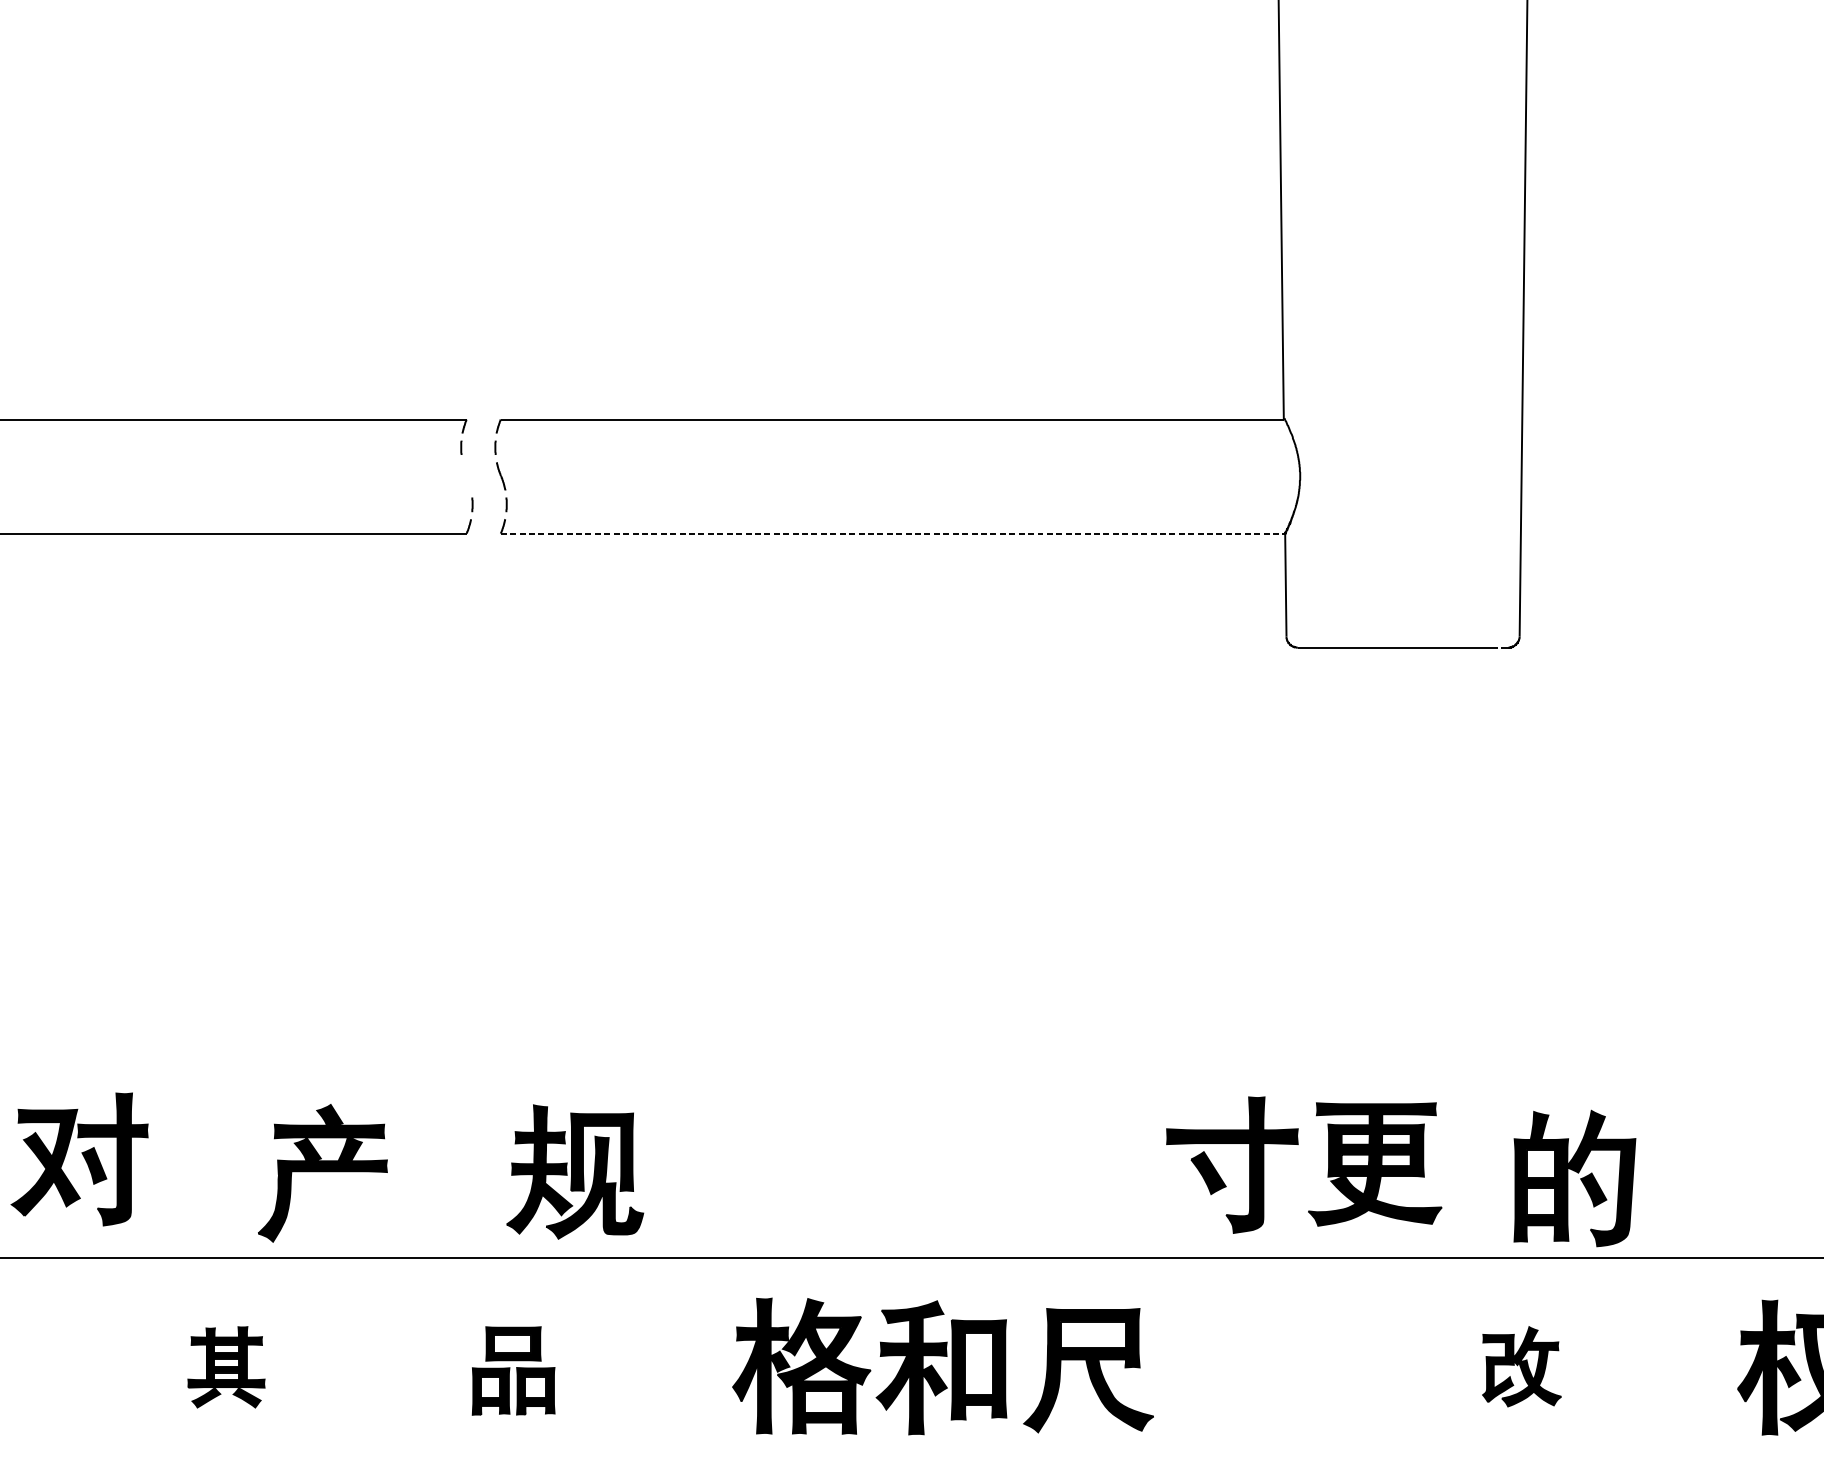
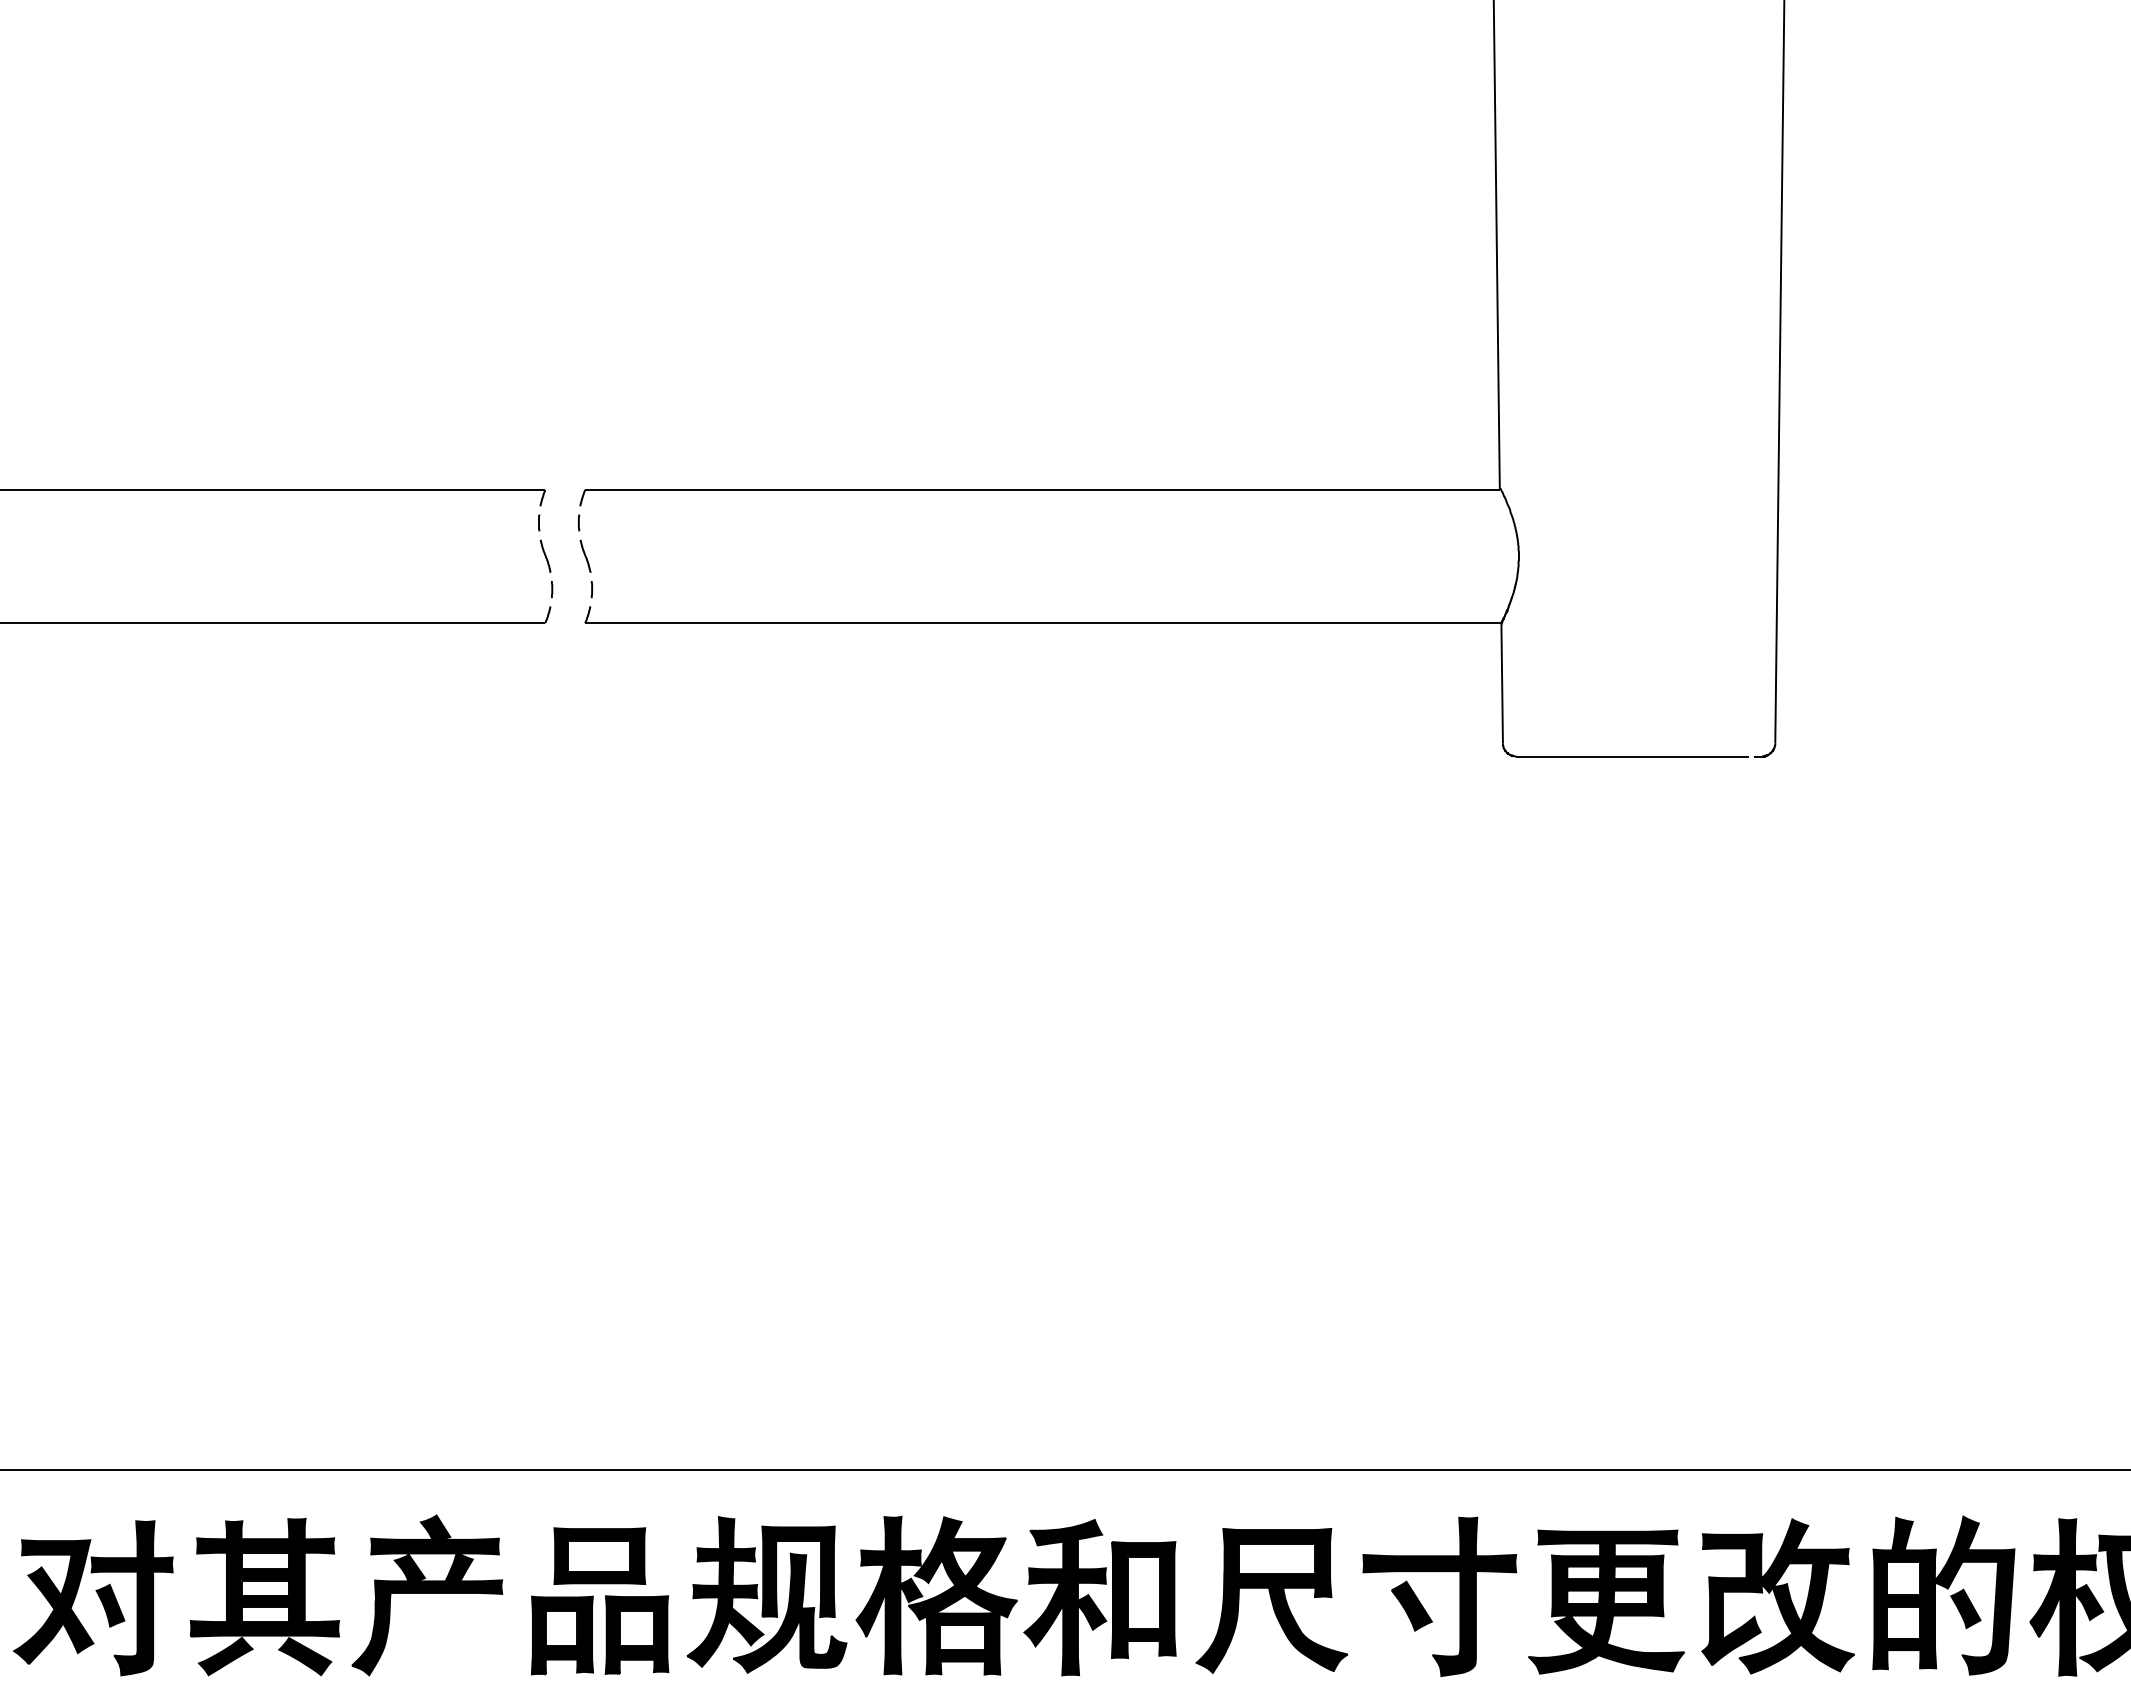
line: (466, 475) -> (545, 555), added
line: (893, 533) -> (1043, 623), dashed -> solid
part: (84, 1157) -> (98, 1596), moved
part: (1375, 1163) -> (1606, 1601), moved
part: (574, 1171) -> (766, 1594), moved
part: (323, 1173) -> (427, 1595), moved
part: (1218, 1173) -> (1423, 1606), moved
part: (1580, 1178) -> (1950, 1595), moved
part: (226, 1366) -> (264, 1596), size x1.67
part: (1521, 1366) -> (1777, 1596), size x1.67
part: (513, 1371) -> (600, 1601), size x1.43

